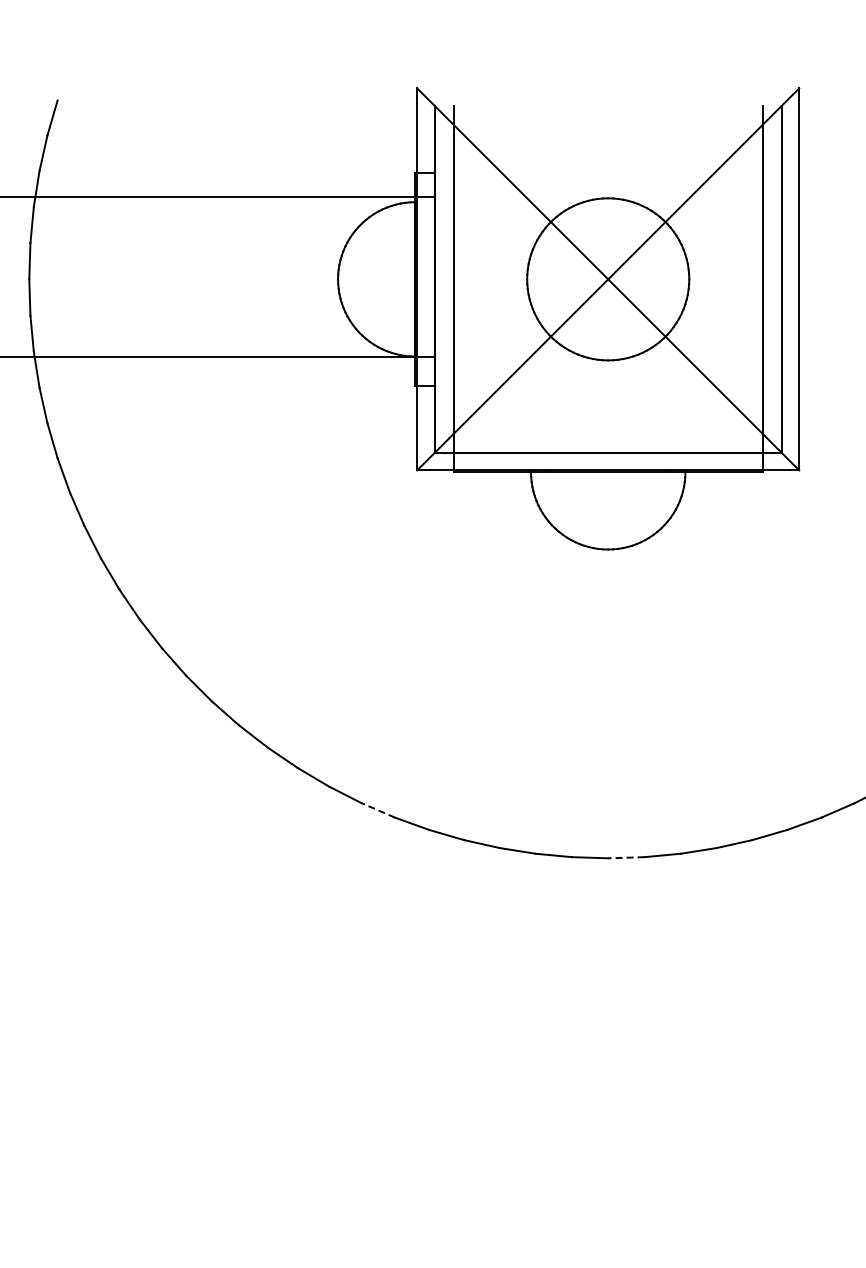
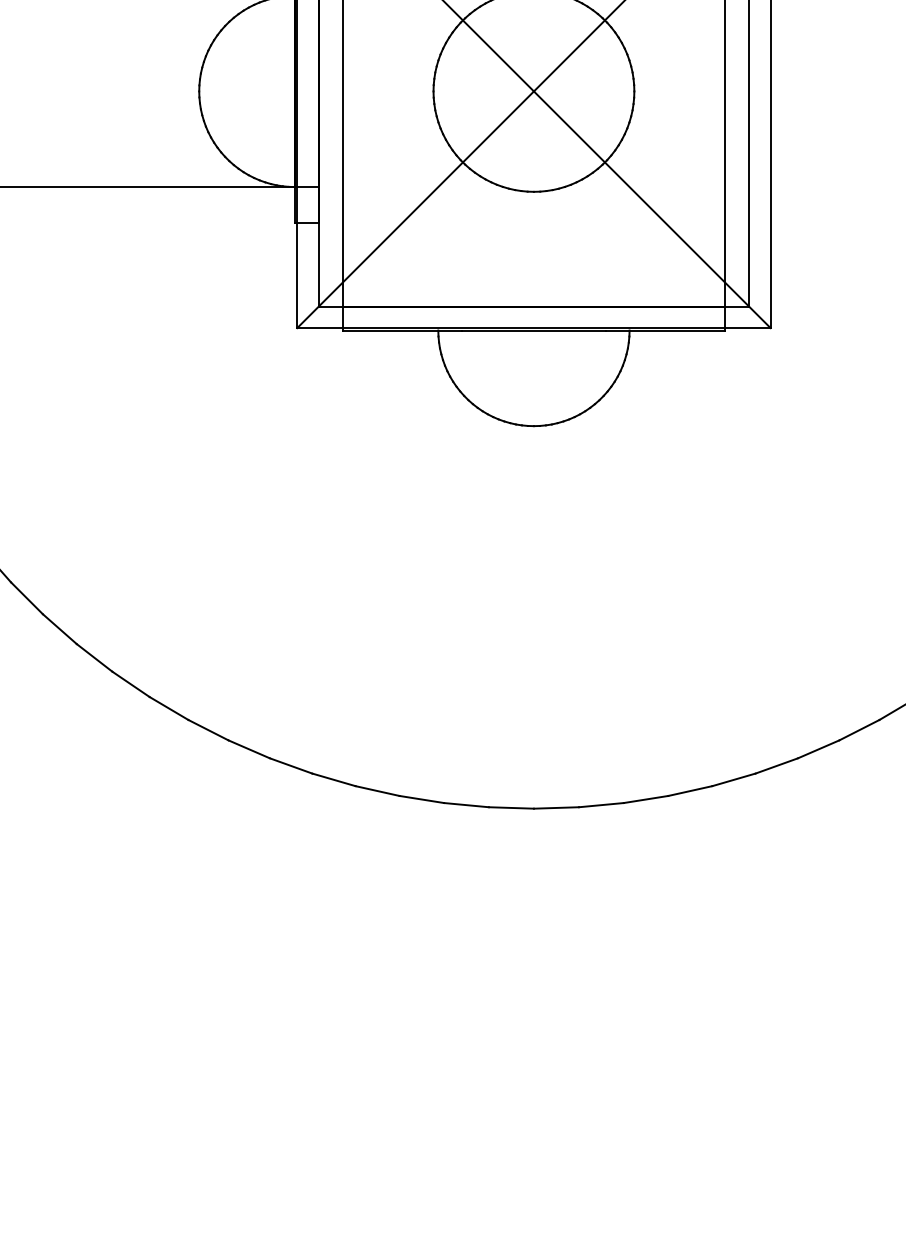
line: (377, 810) -> (248, 749), dashed -> solid
line: (625, 857) -> (555, 807), dashed -> solid

